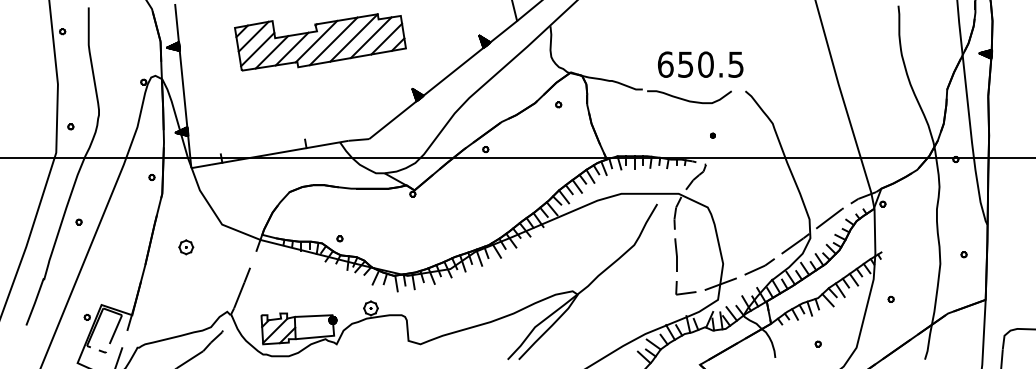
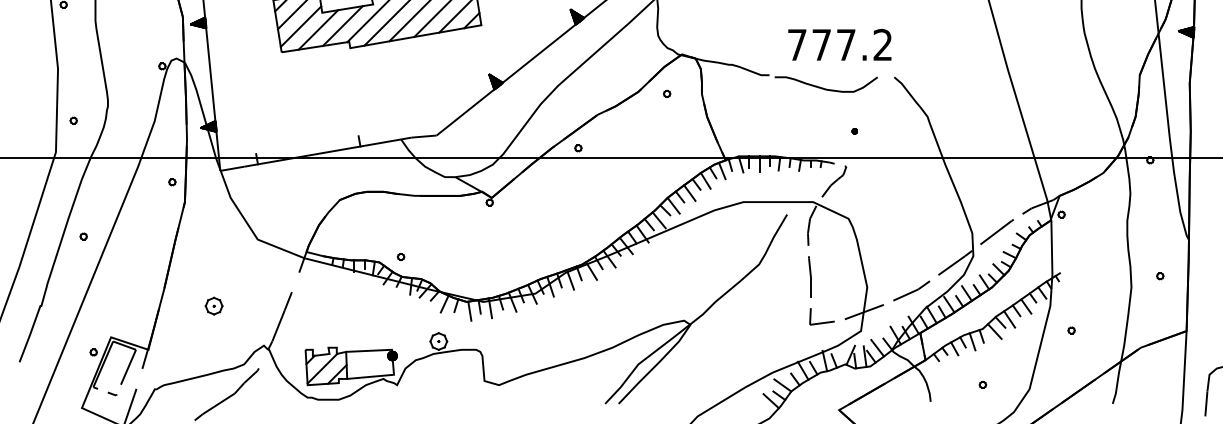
text: (700, 64) -> (839, 44), 650.5 -> 777.2
part: (186, 247) -> (214, 306), moved

